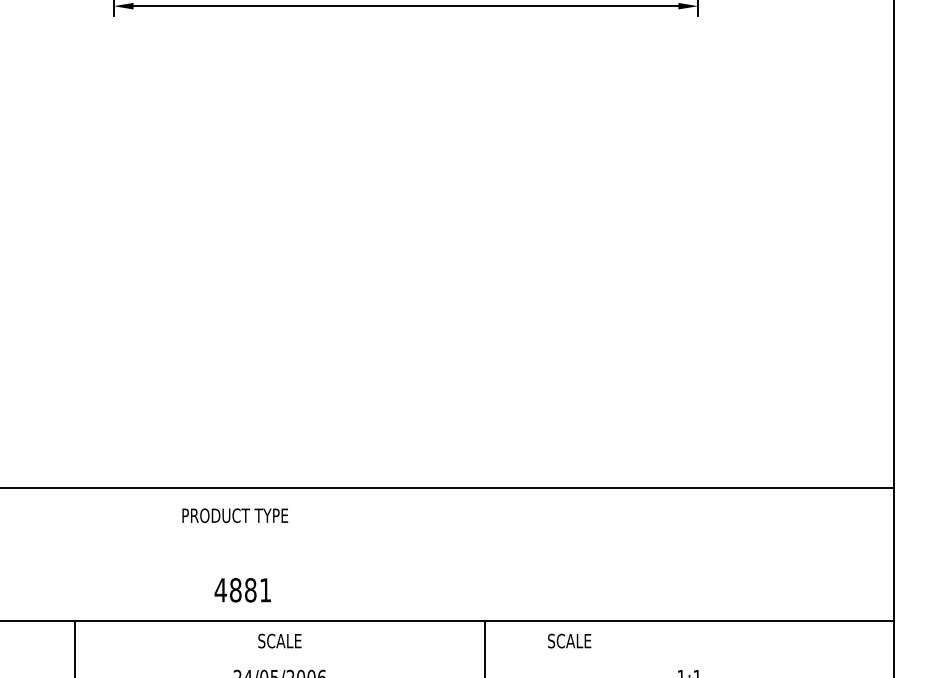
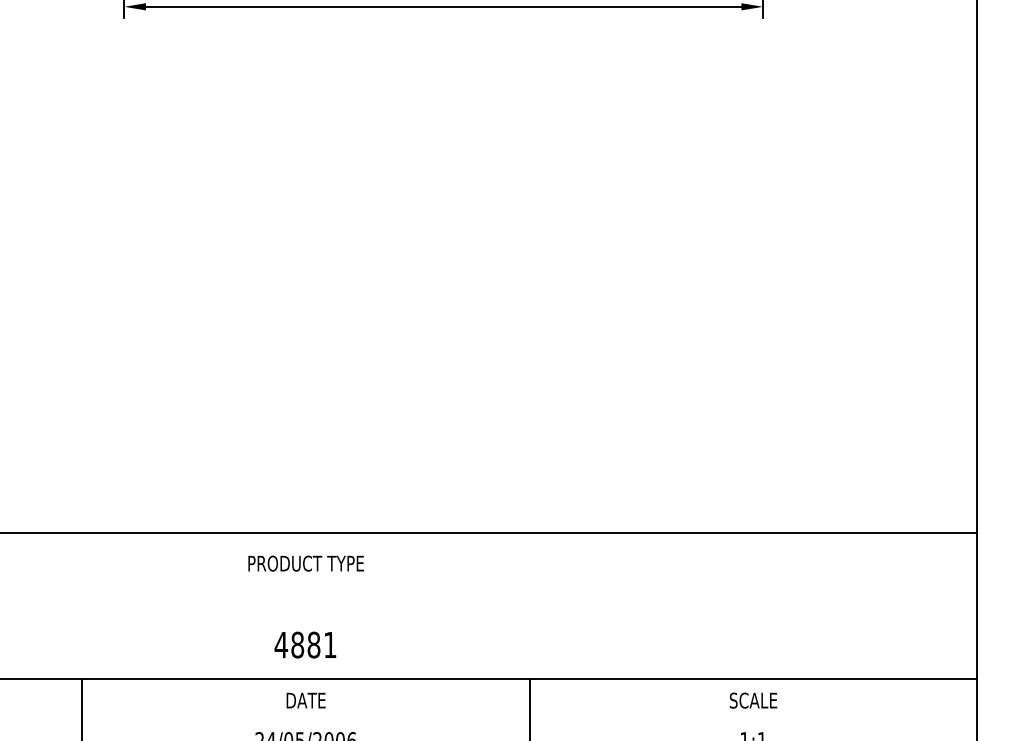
text: (234, 515) -> (305, 563), moved
text: (242, 589) -> (305, 644), moved
text: (279, 640) -> (305, 700), SCALE -> DATE
text: (569, 640) -> (753, 700), moved

